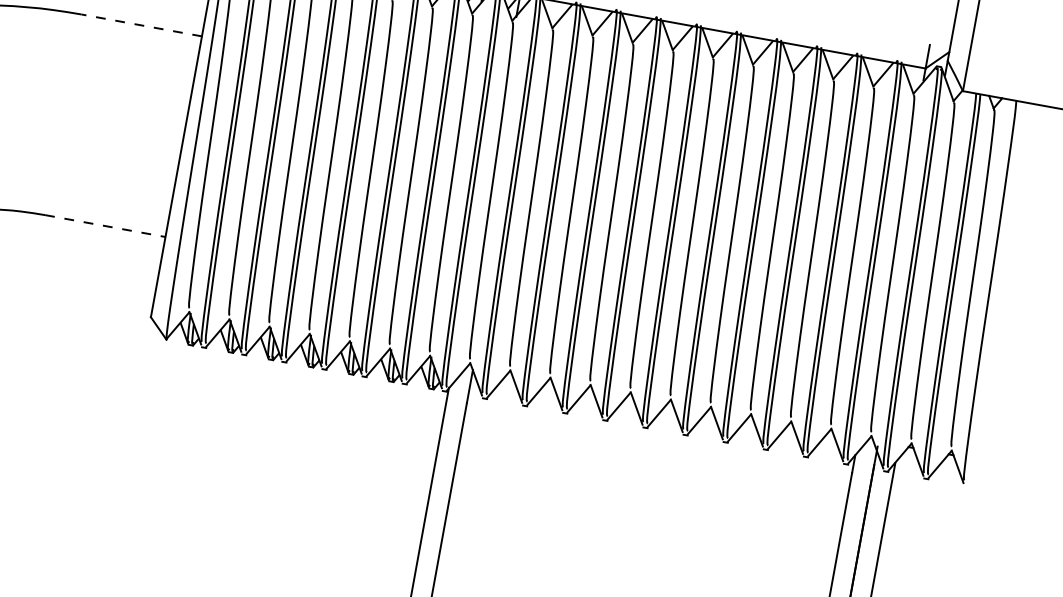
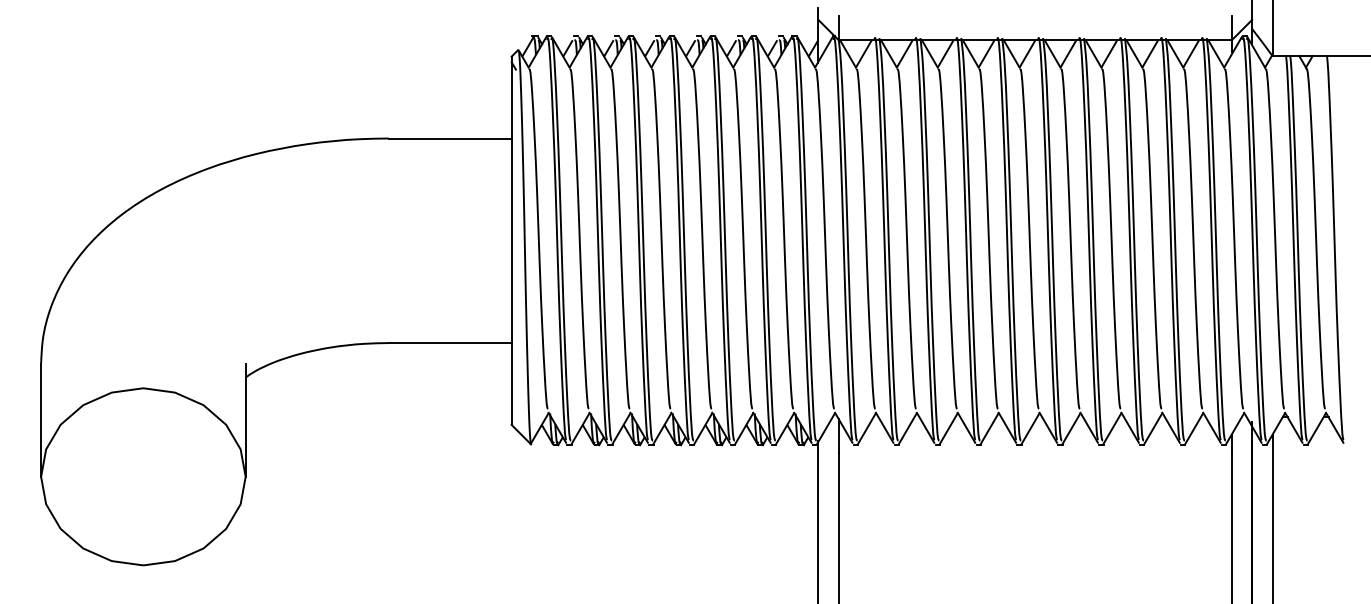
line: (141, 25) -> (449, 138), dashed -> solid
line: (105, 226) -> (450, 343), dashed -> solid

